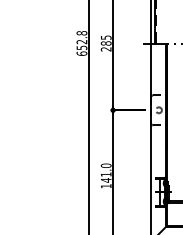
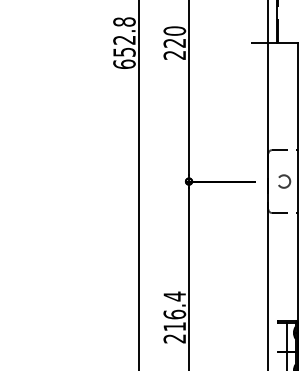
text: (105, 40) -> (173, 36), 285 -> 220
text: (105, 175) -> (173, 316), 141.0 -> 216.4

